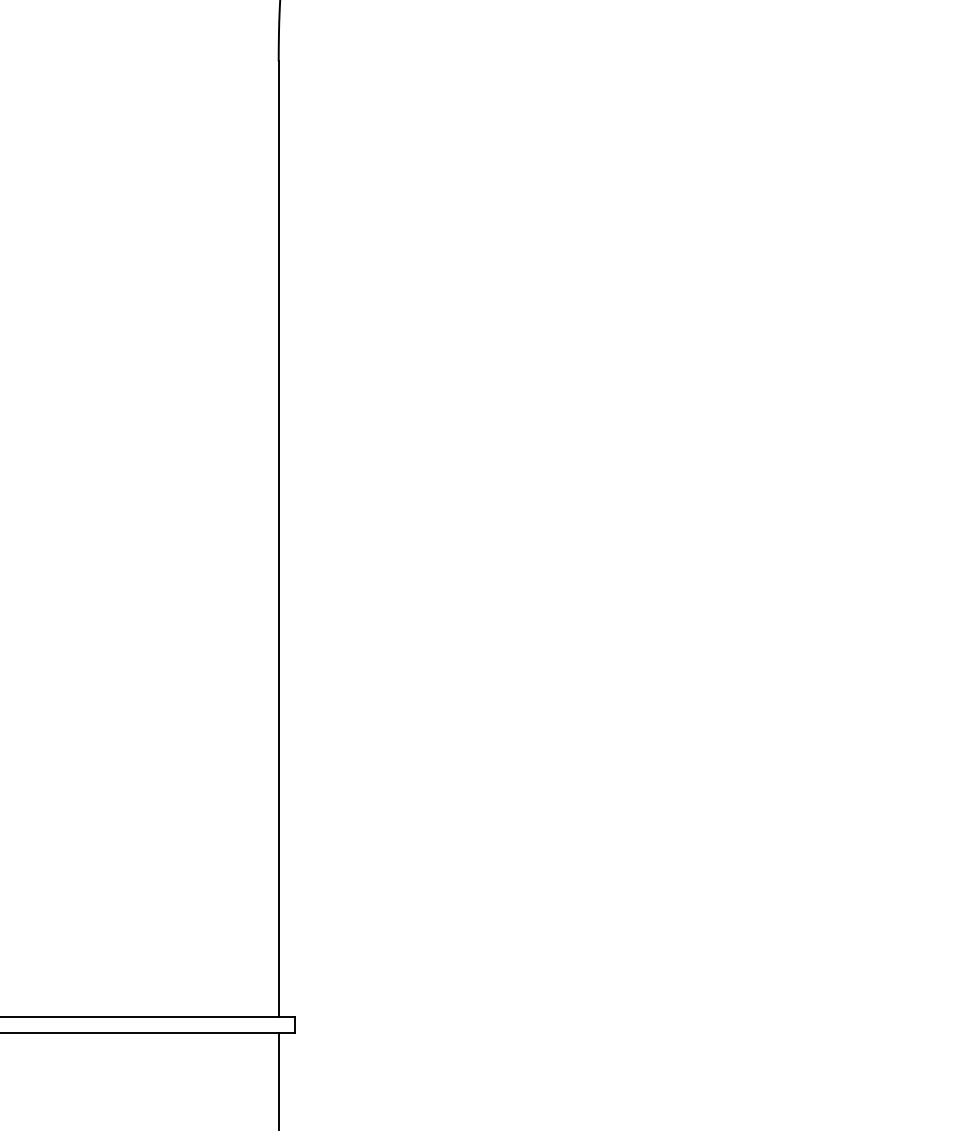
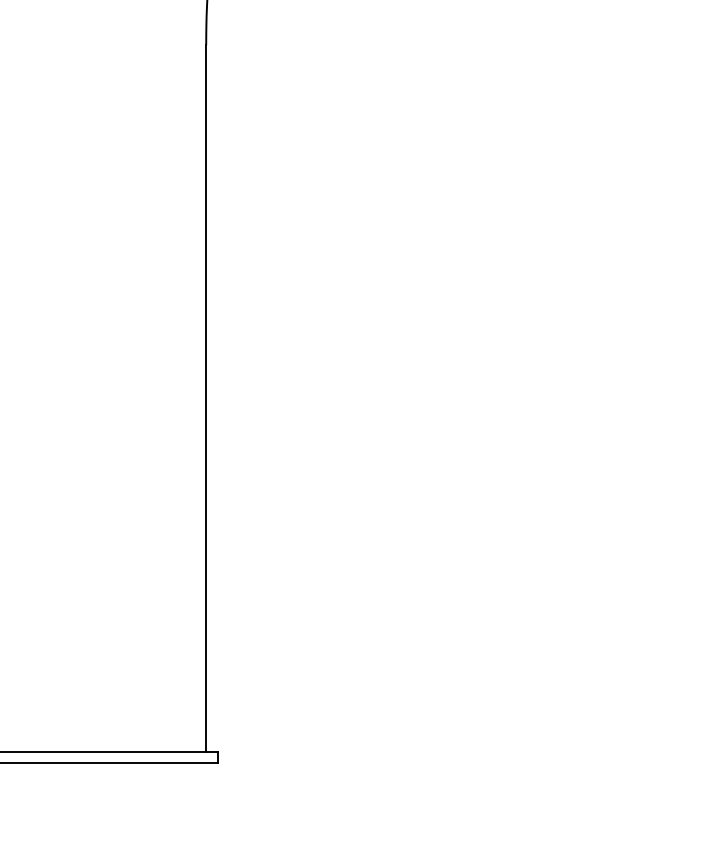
line: (279, 1081) -> (206, 799), removed

